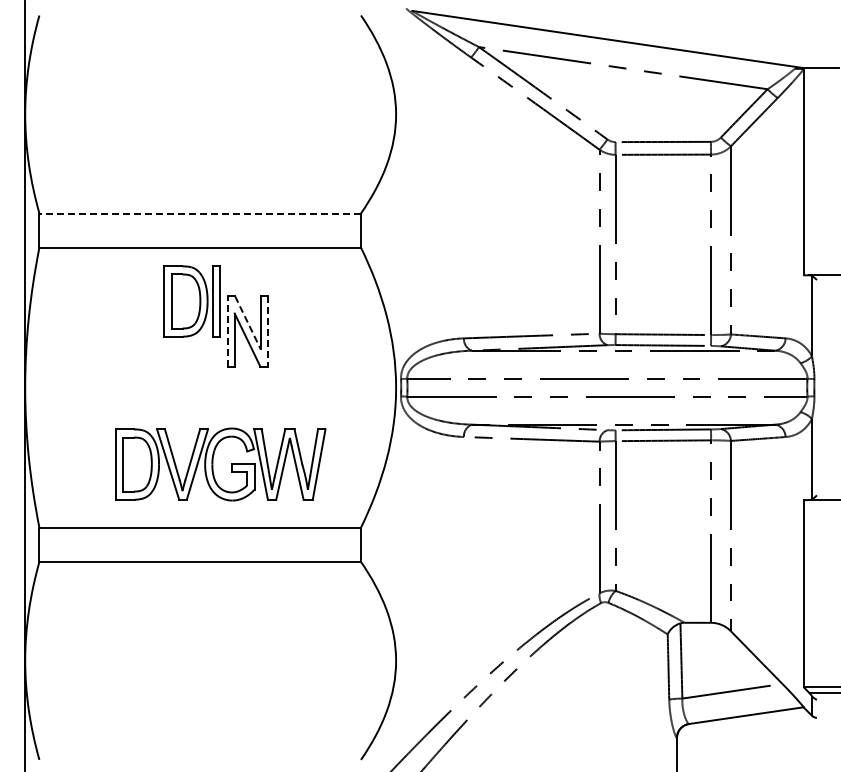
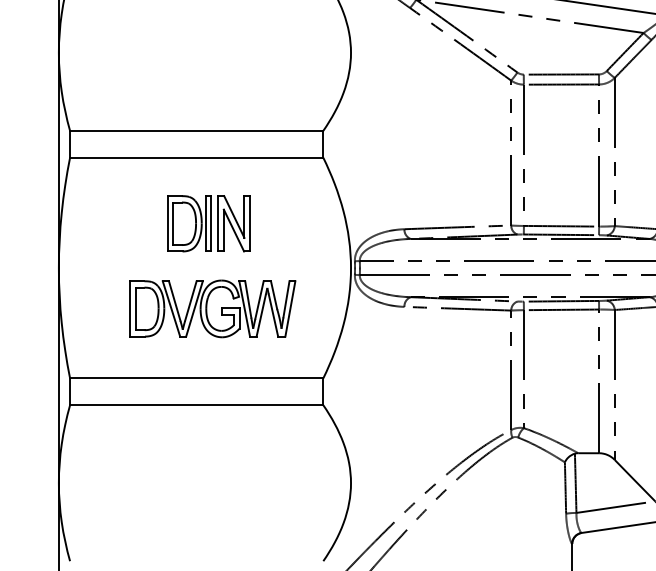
line: (200, 213) -> (196, 130), dashed -> solid
part: (191, 301) -> (189, 223), moved
line: (248, 323) -> (234, 217), dashed -> solid
line: (227, 331) -> (218, 223), dashed -> solid
line: (268, 332) -> (250, 224), dashed -> solid
part: (213, 464) -> (207, 308), moved

